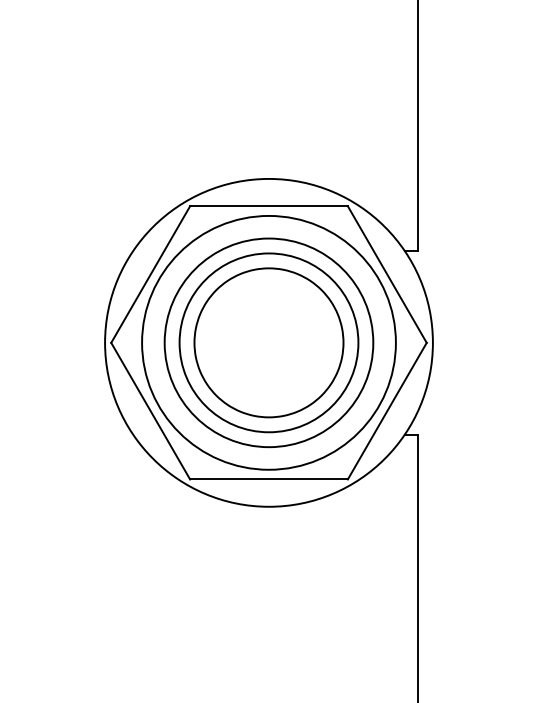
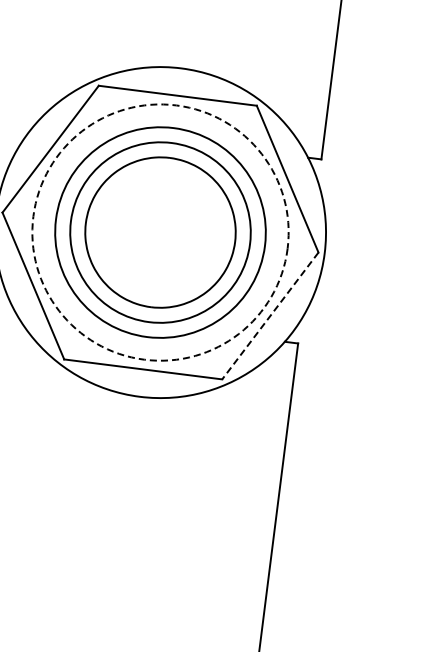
circle: (268, 342) -> (160, 232), solid -> dashed
line: (387, 411) -> (270, 316), solid -> dashed

